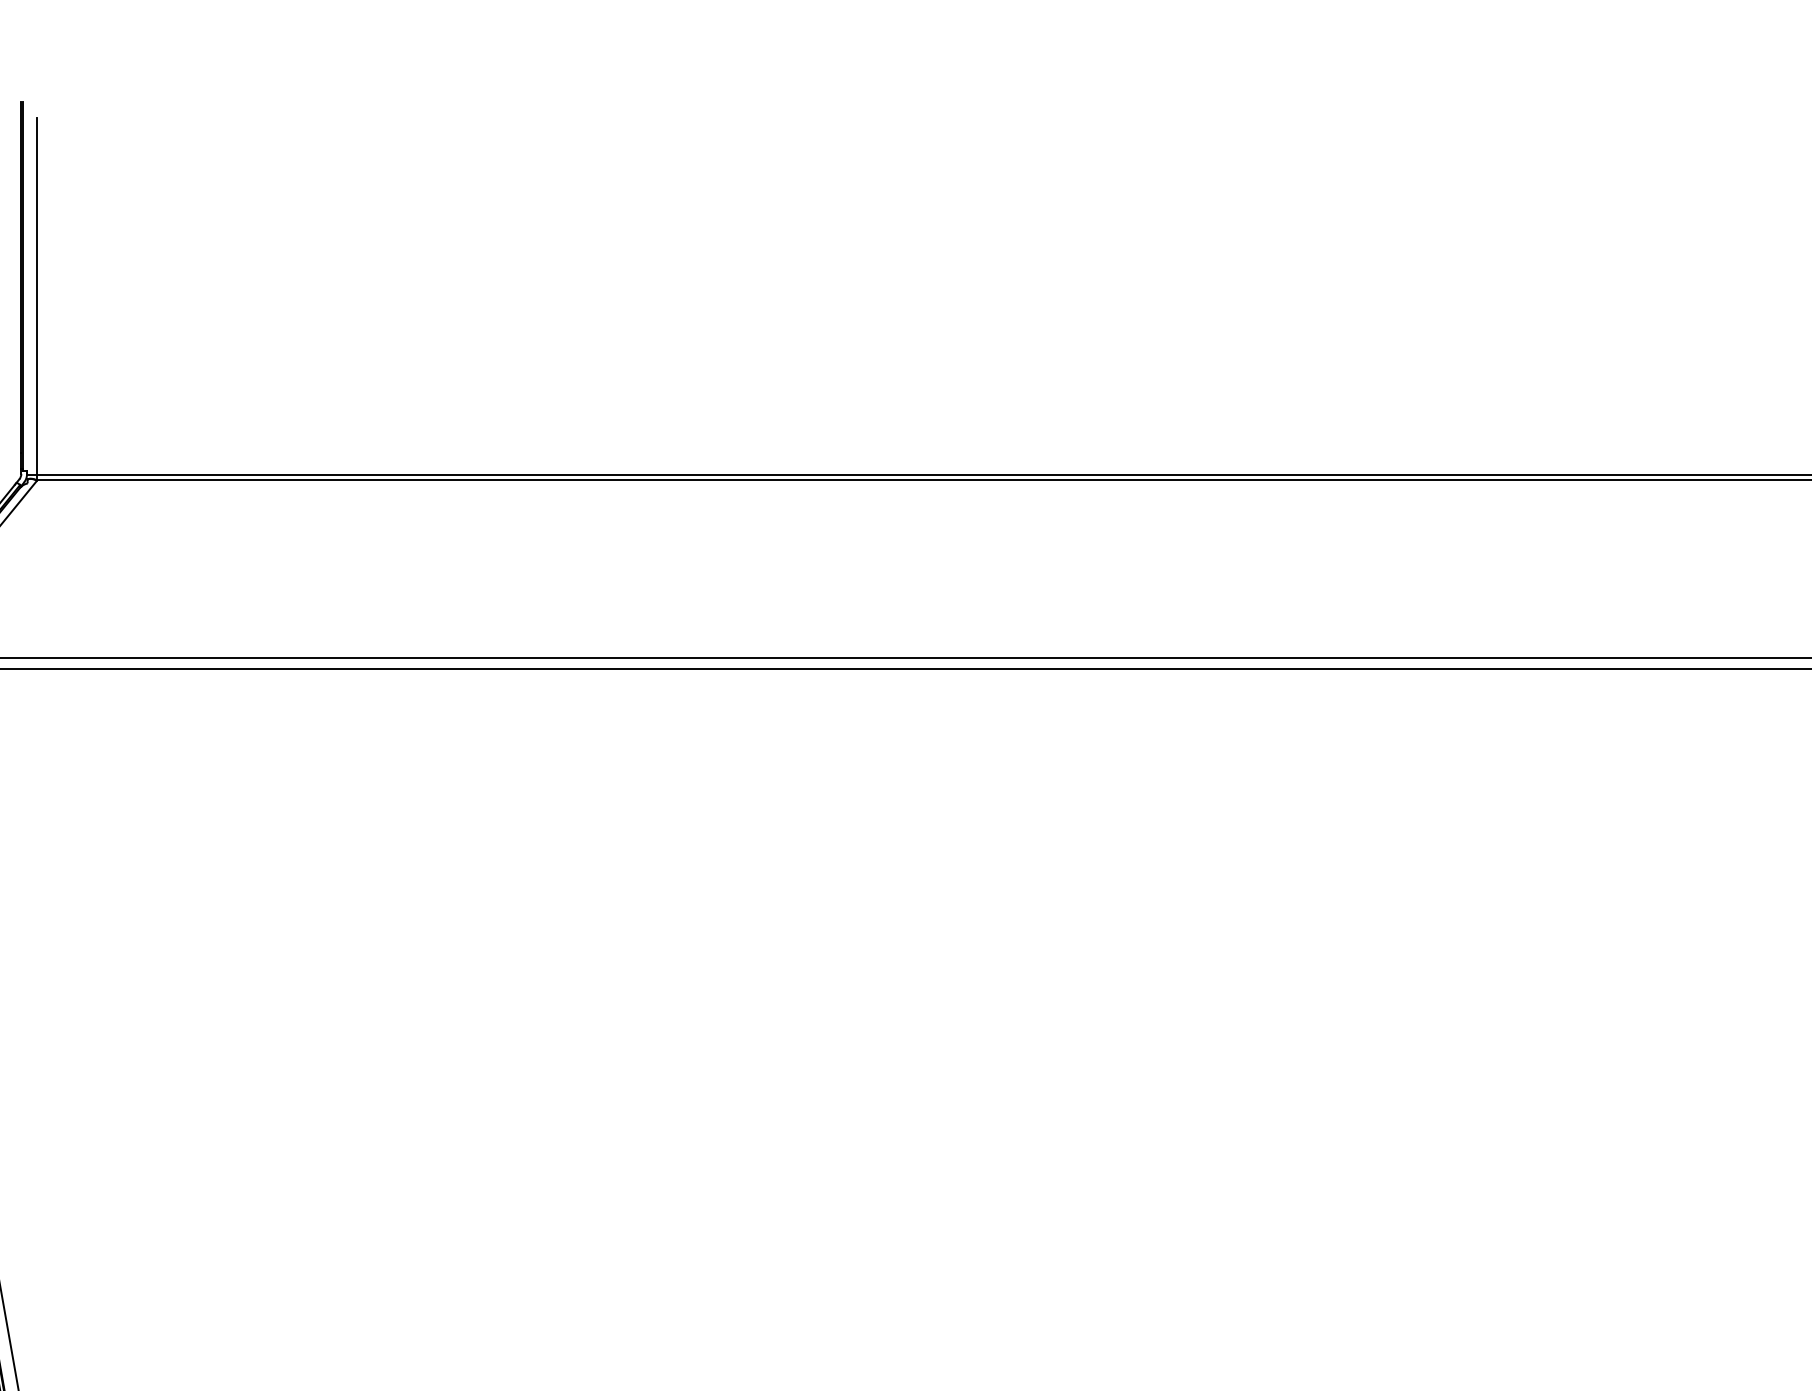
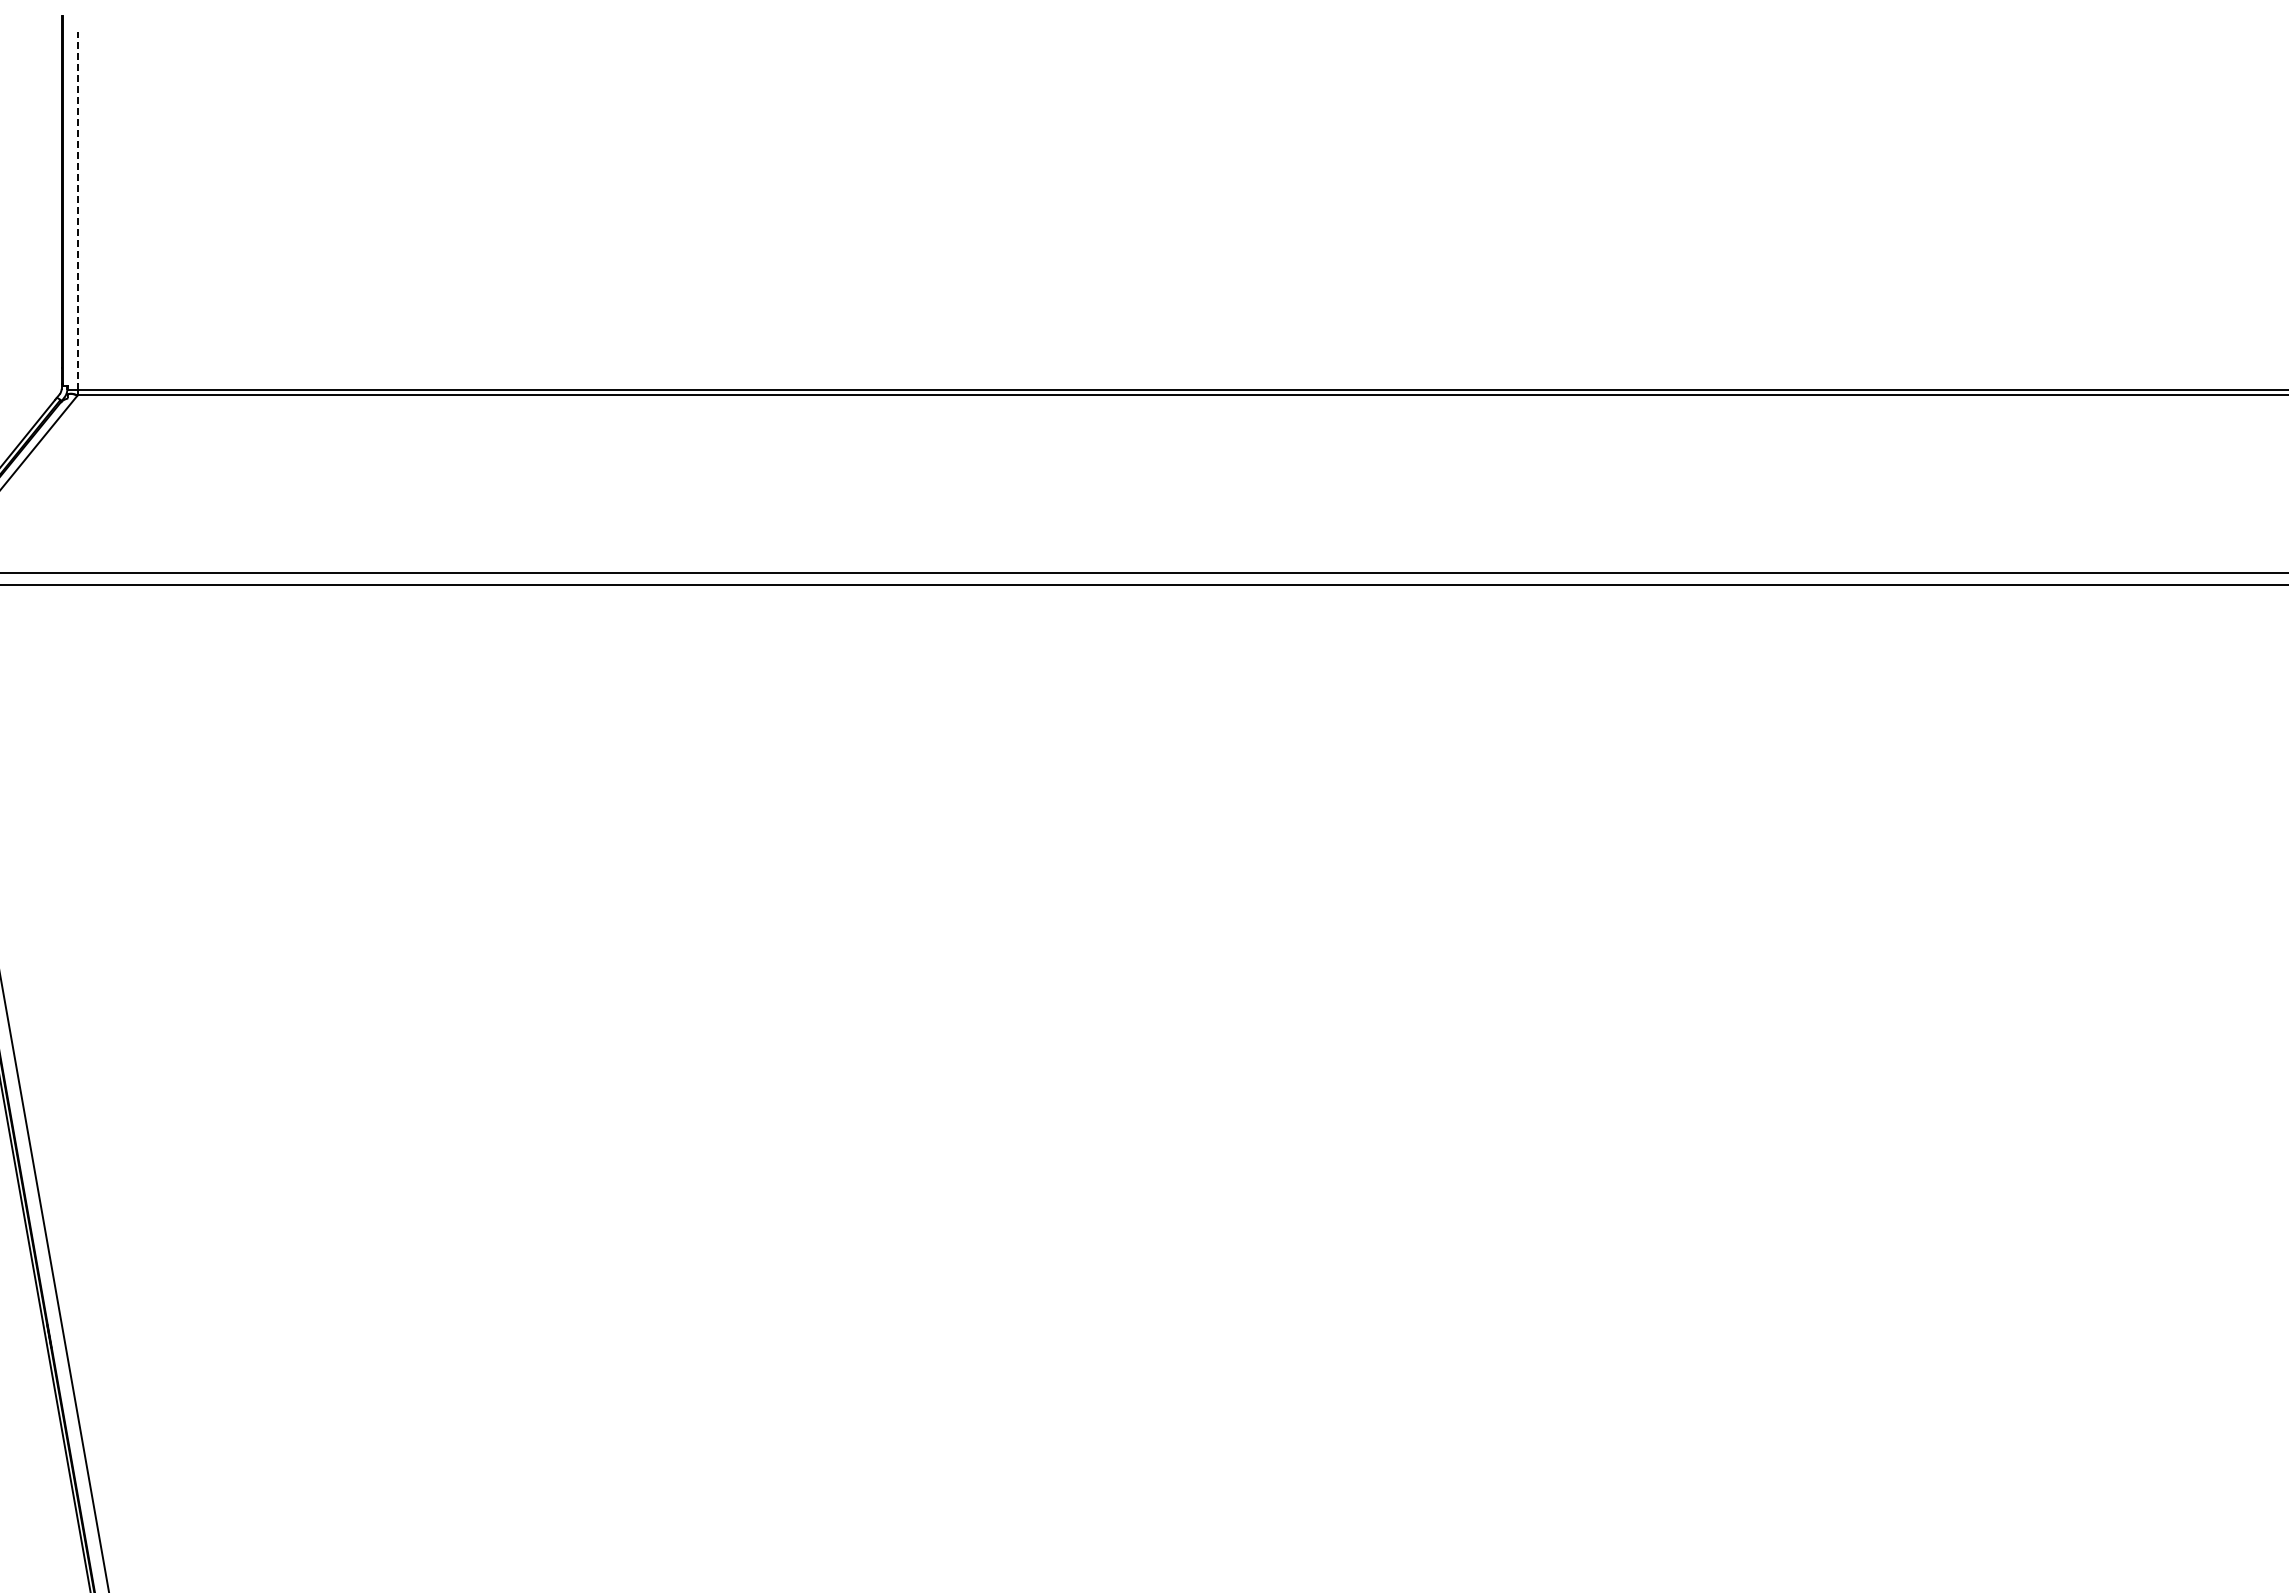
line: (37, 296) -> (77, 210), solid -> dashed

